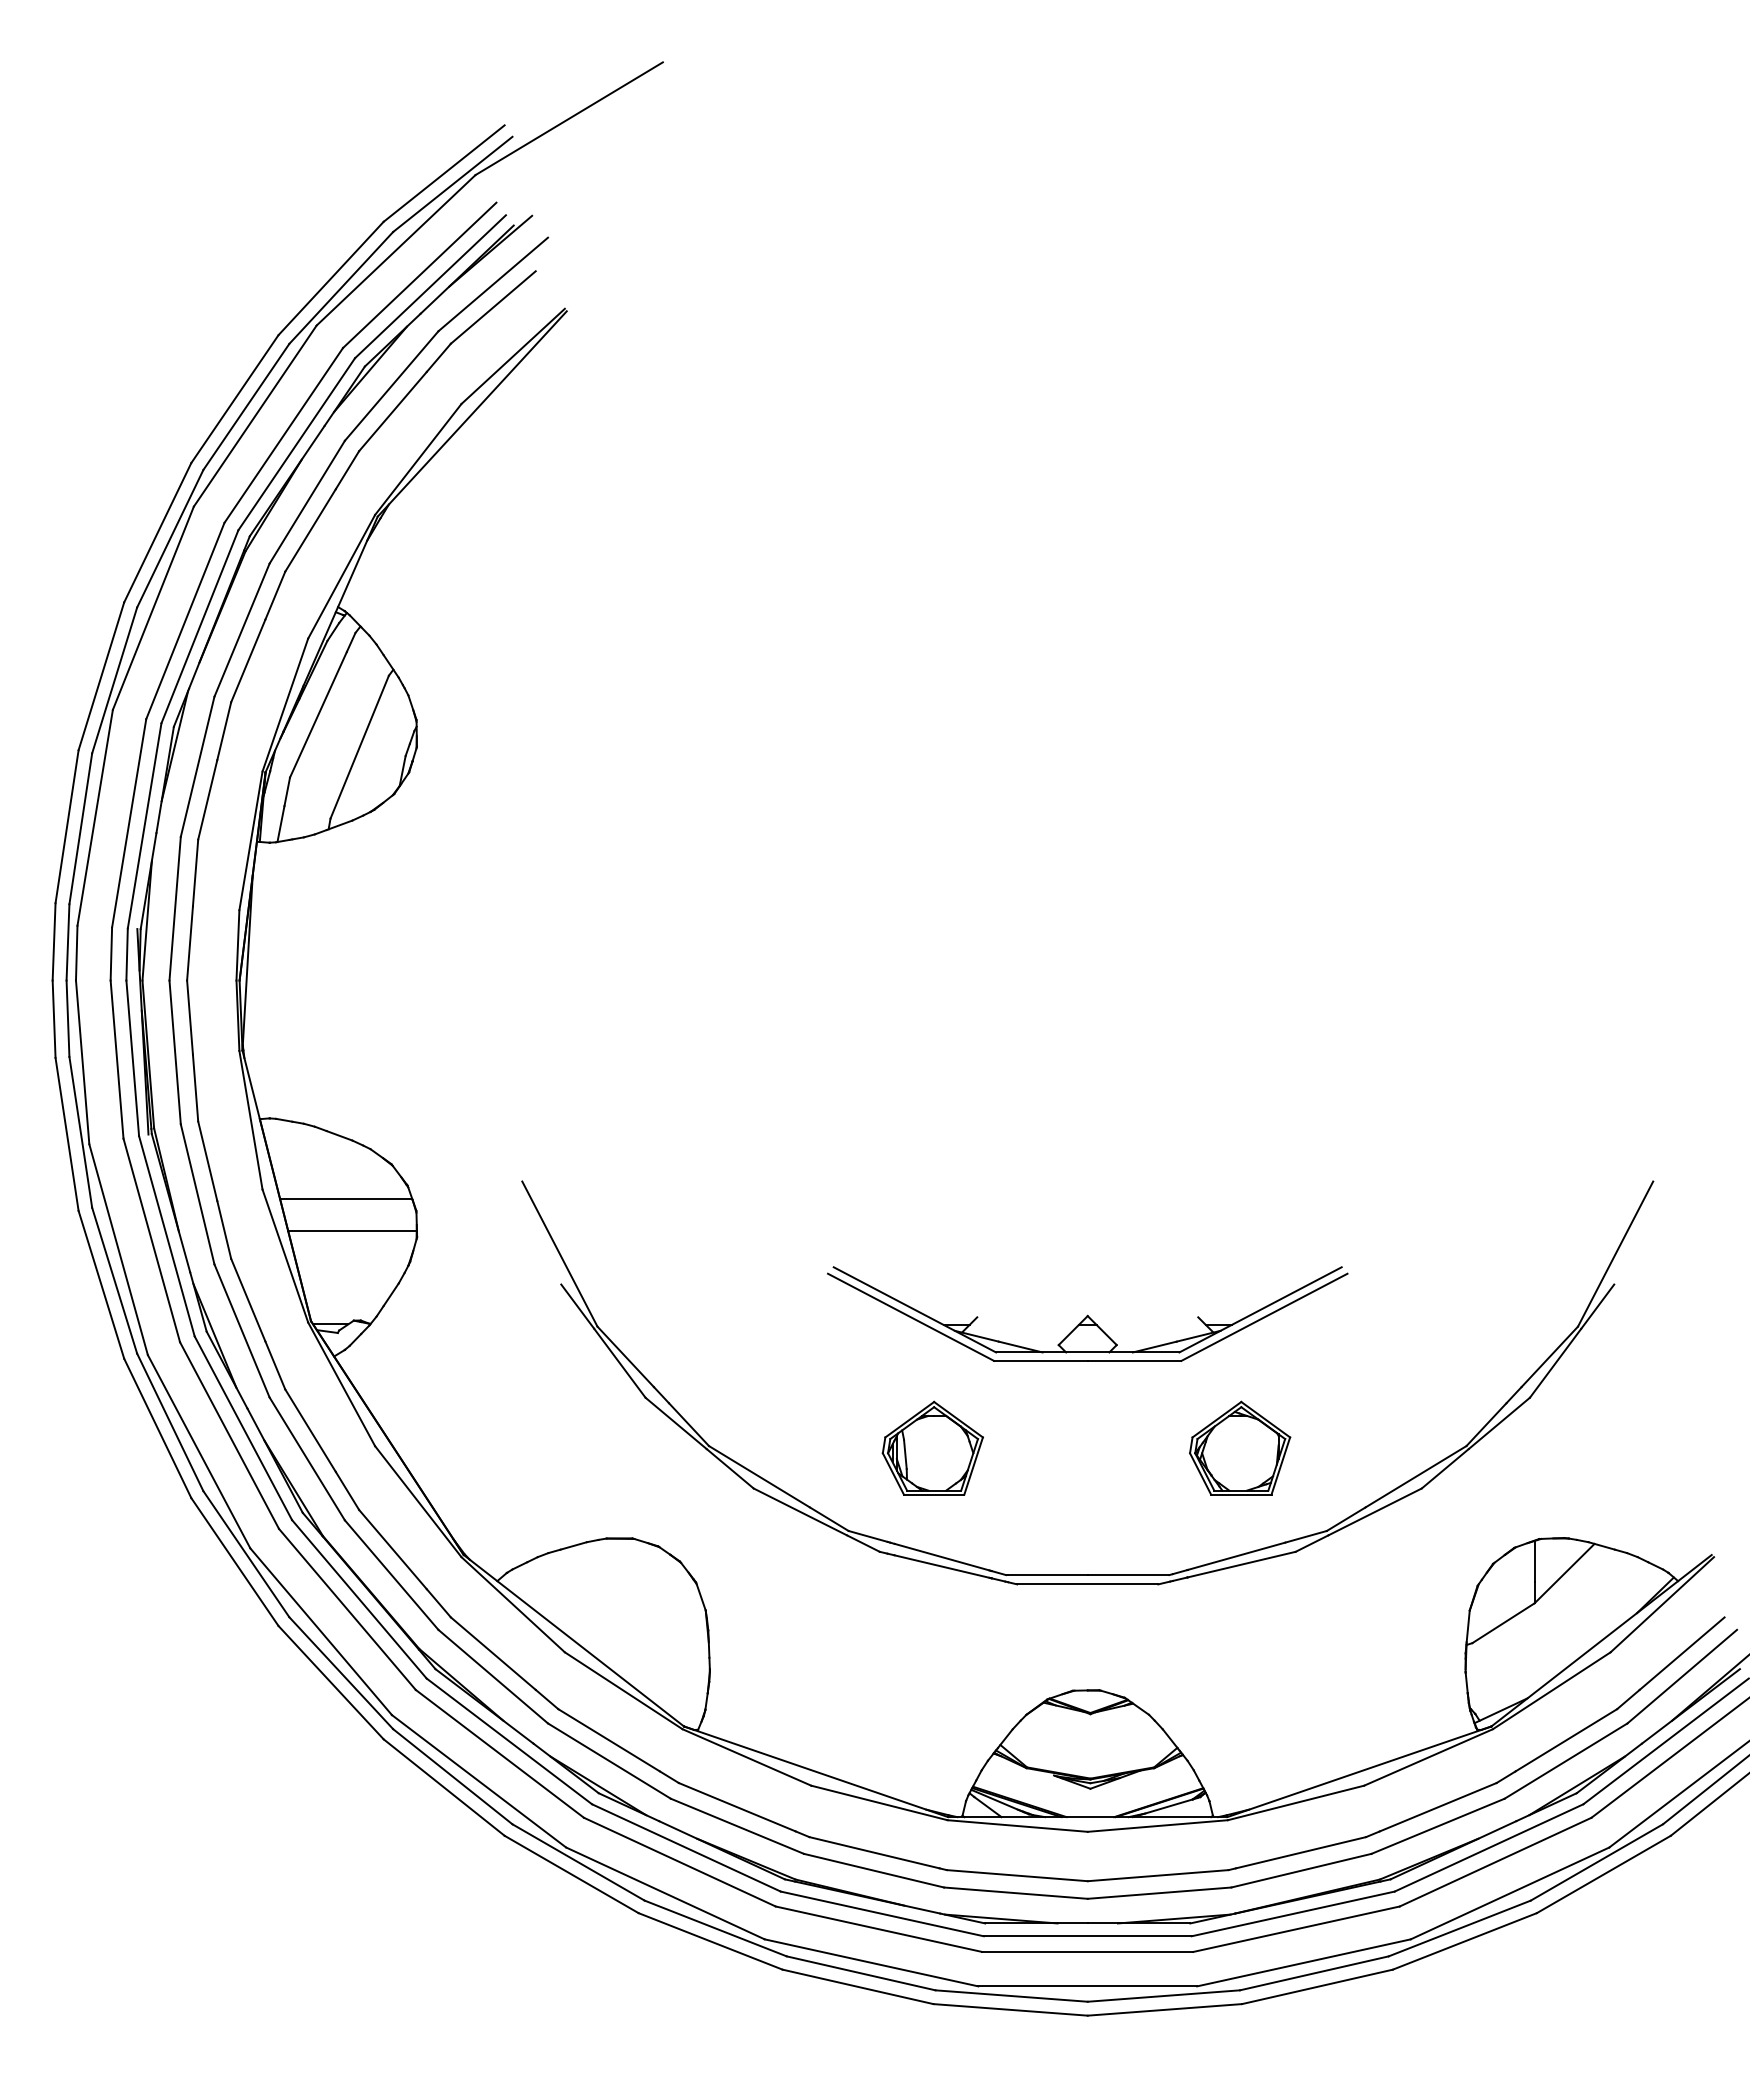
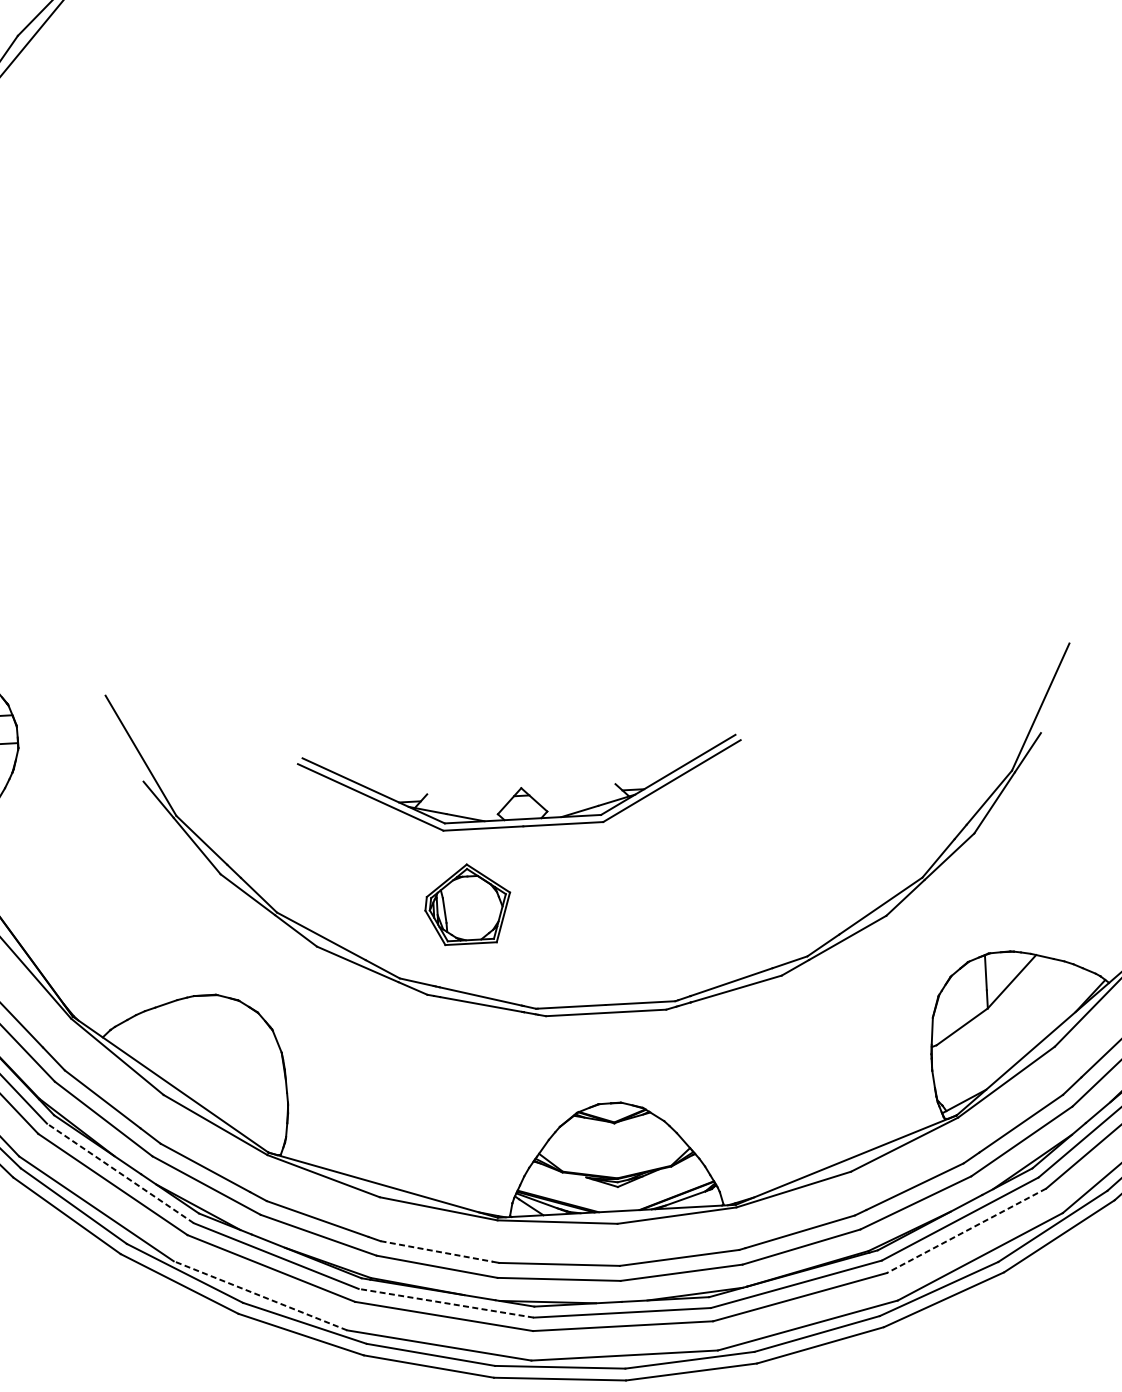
part: (1087, 1313) -> (520, 786), moved
part: (1240, 1447) -> (729, 889), removed
line: (509, 1741) -> (120, 1173), solid -> dashed
line: (874, 1852) -> (436, 1251), solid -> dashed
line: (1495, 1862) -> (966, 1231), solid -> dashed
line: (664, 1893) -> (259, 1295), solid -> dashed
line: (882, 1913) -> (446, 1302), solid -> dashed

